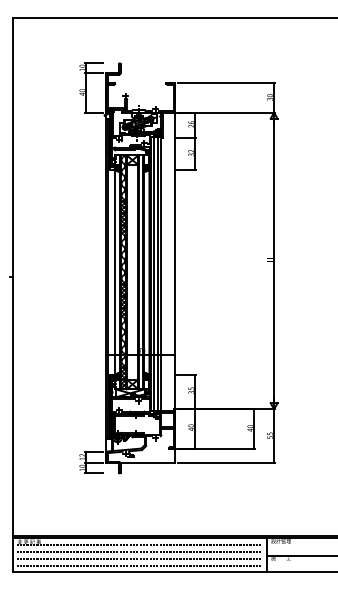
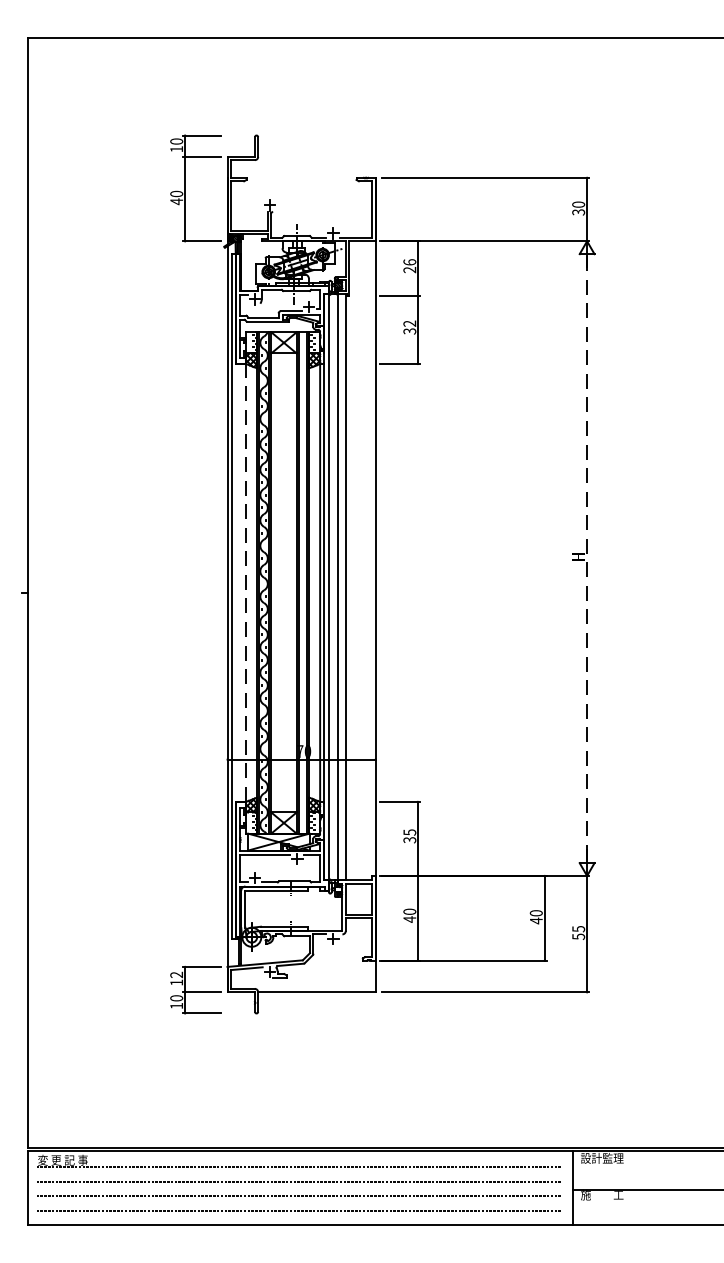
line: (274, 261) -> (587, 559), solid -> dashed
line: (114, 271) -> (245, 581), solid -> dashed

